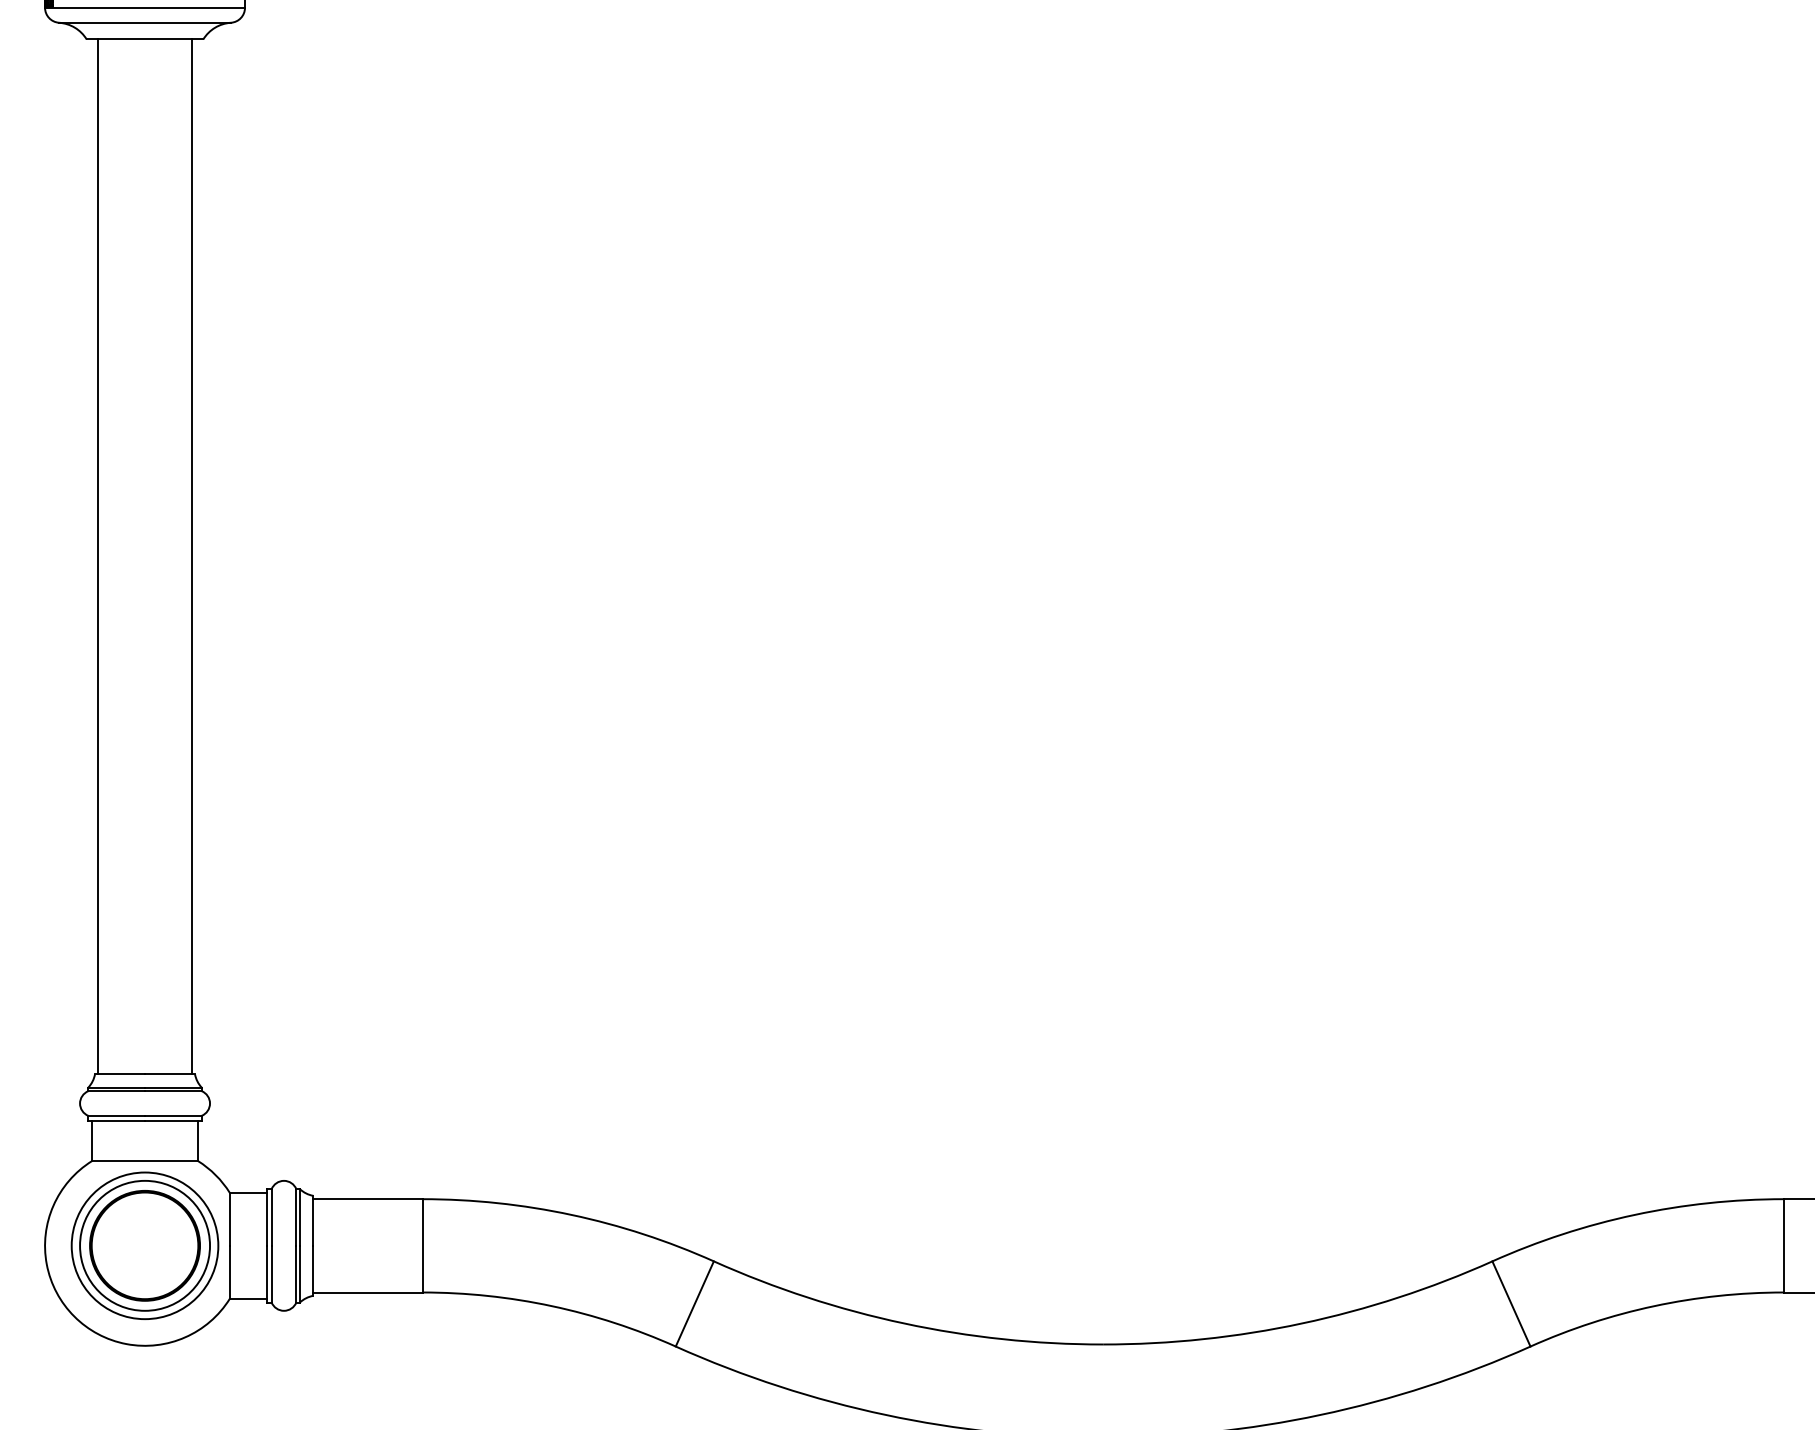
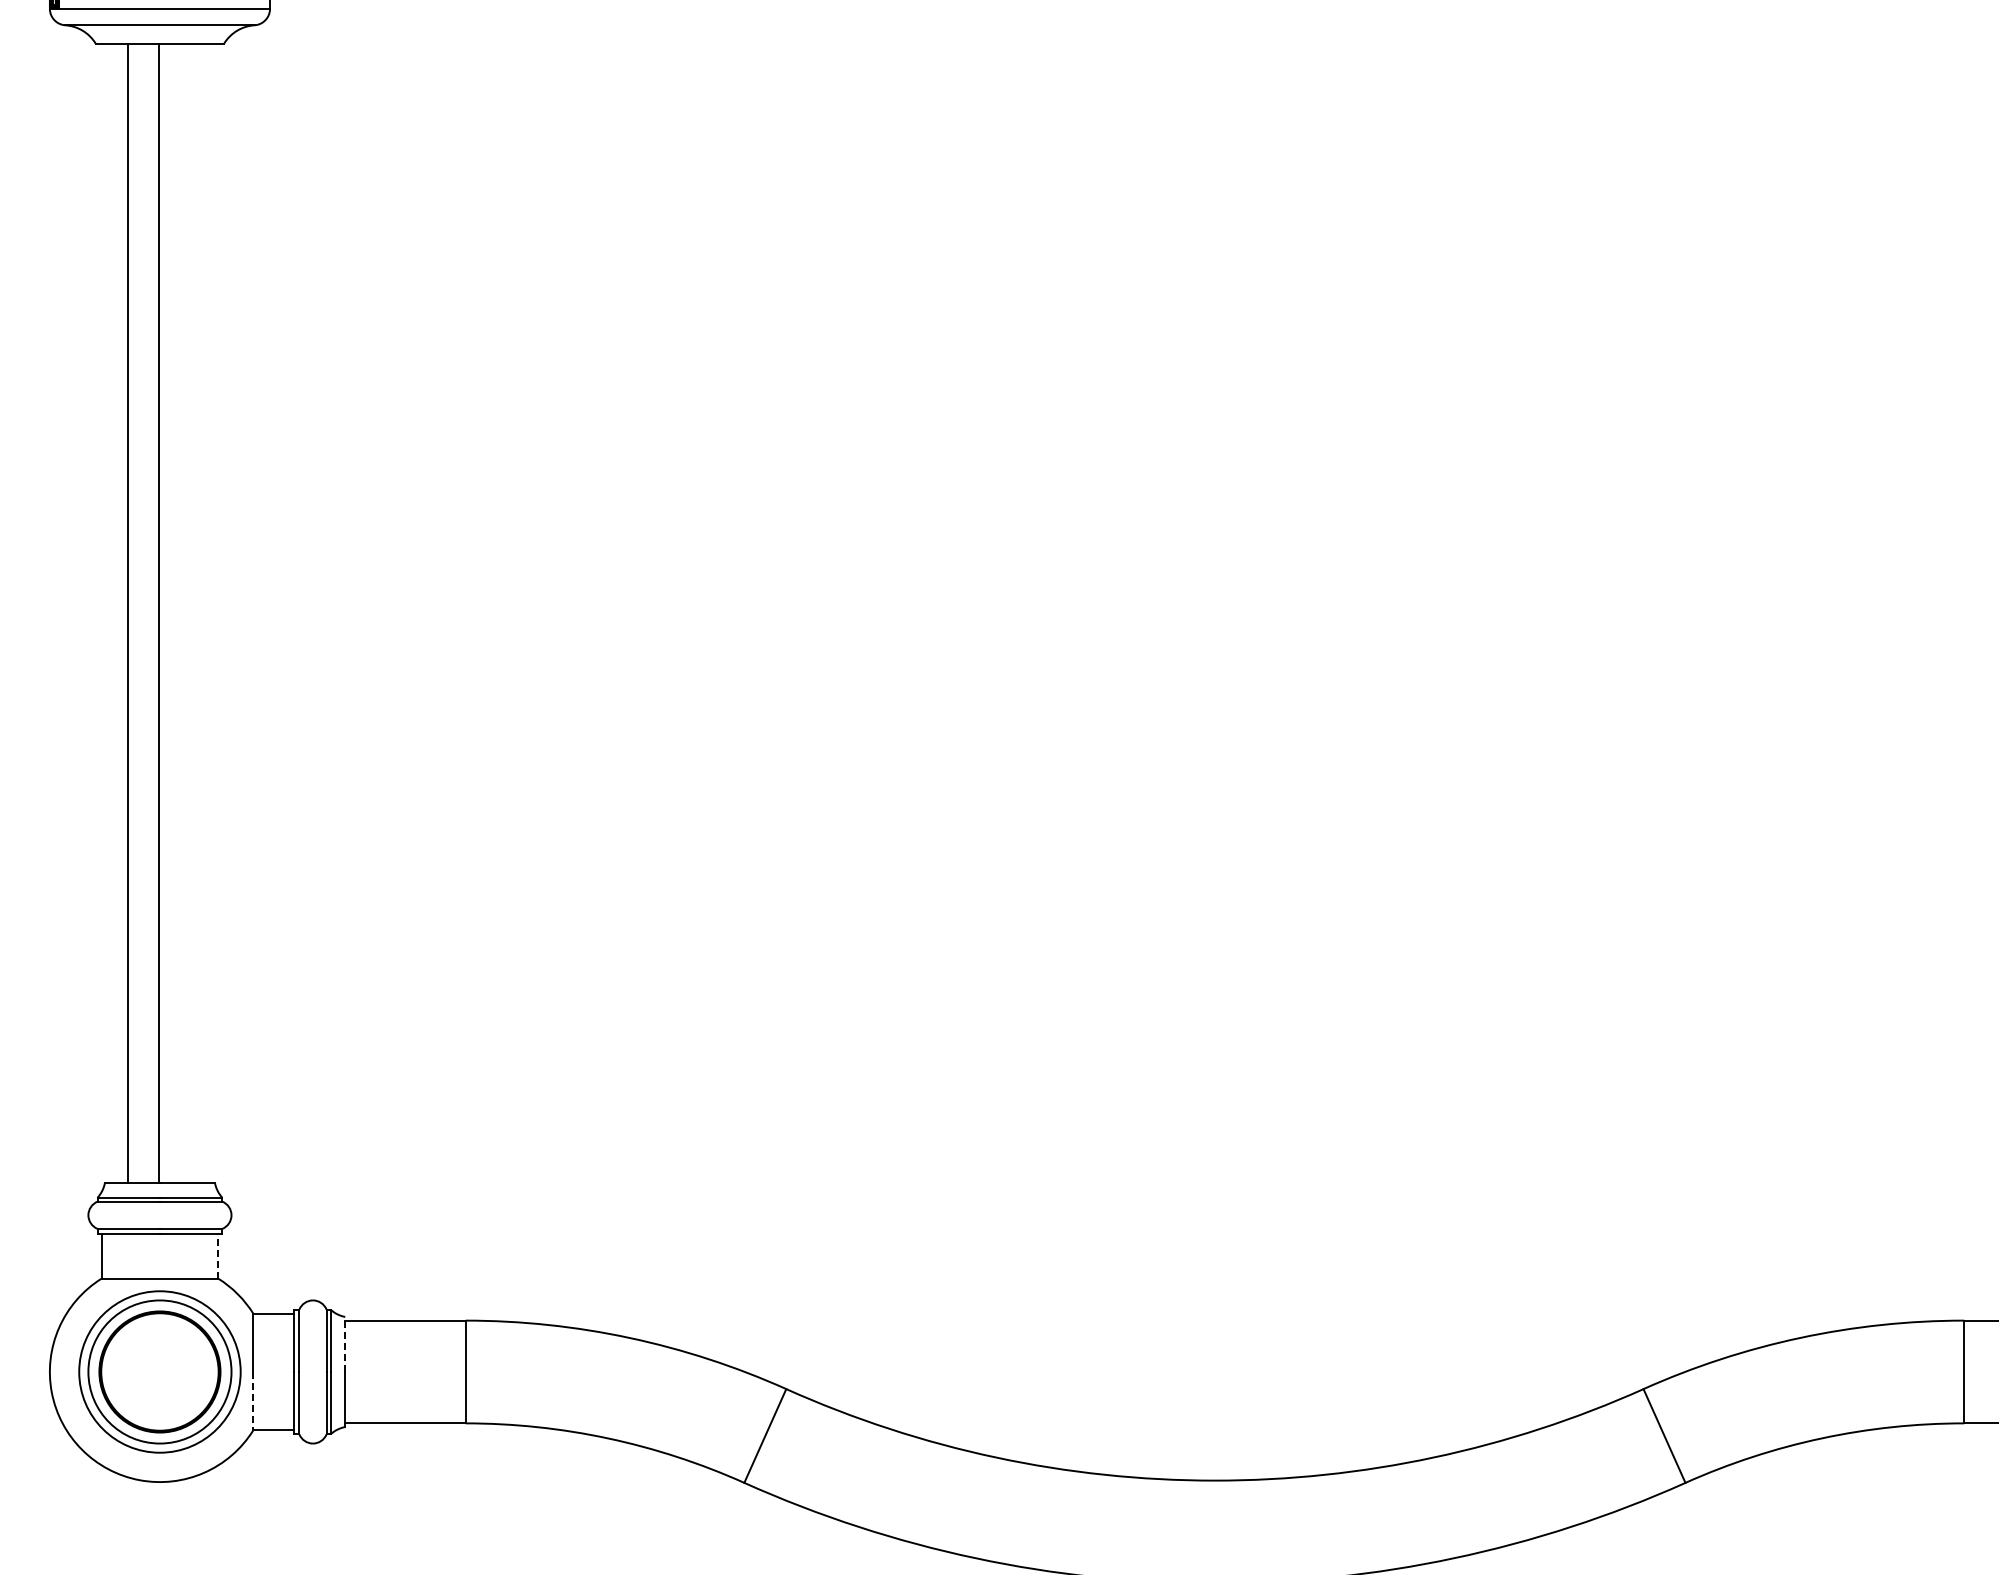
line: (98, 556) -> (158, 613), moved
line: (191, 556) -> (128, 613), moved
line: (198, 1140) -> (218, 1256), solid -> dashed
line: (313, 1220) -> (345, 1344), solid -> dashed
line: (229, 1272) -> (253, 1401), solid -> dashed

